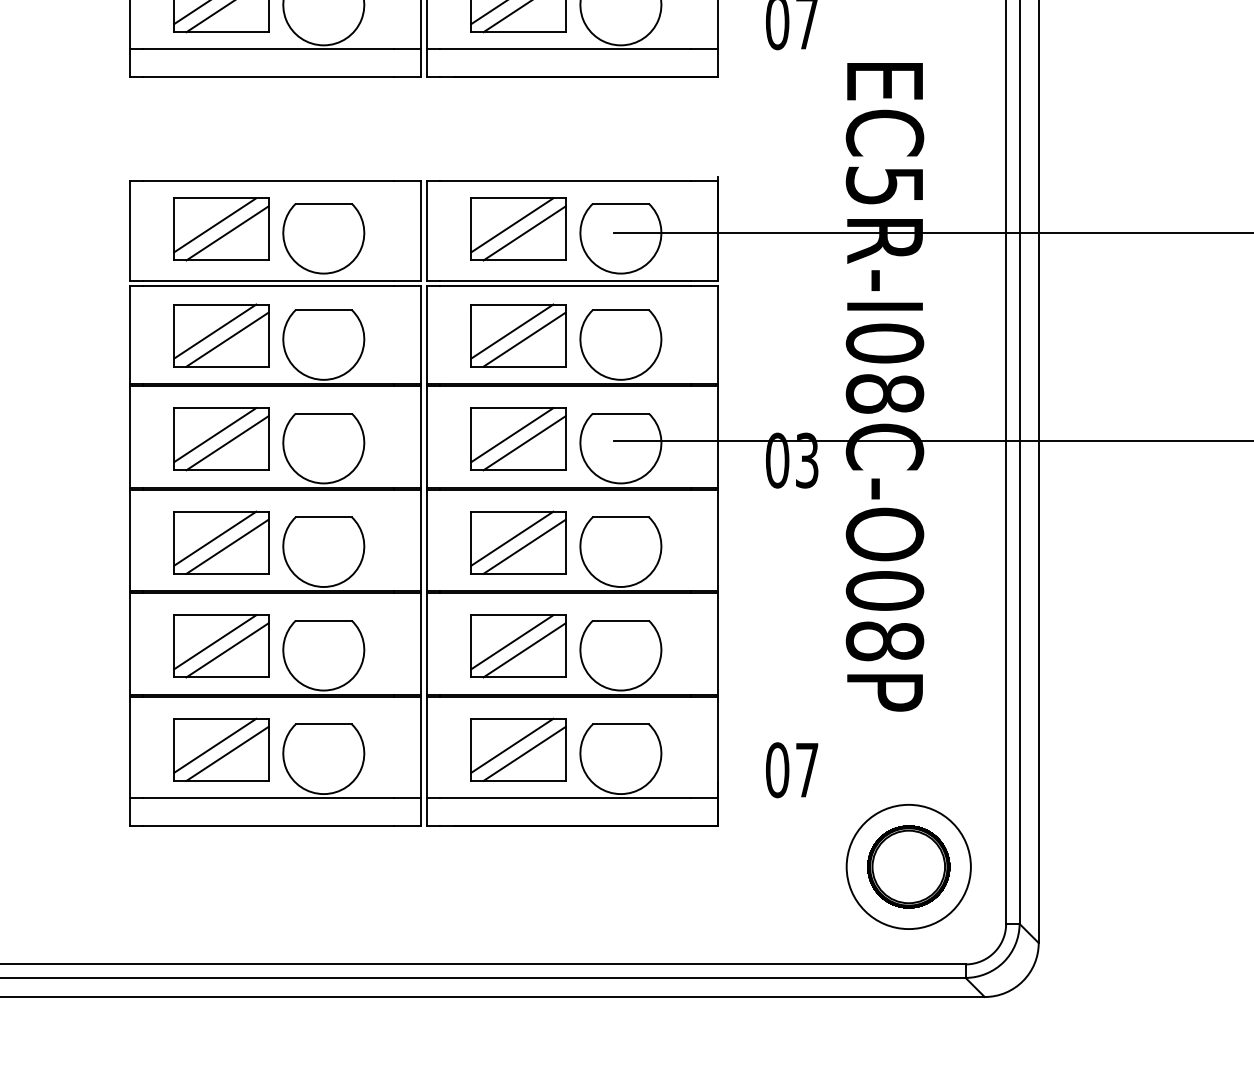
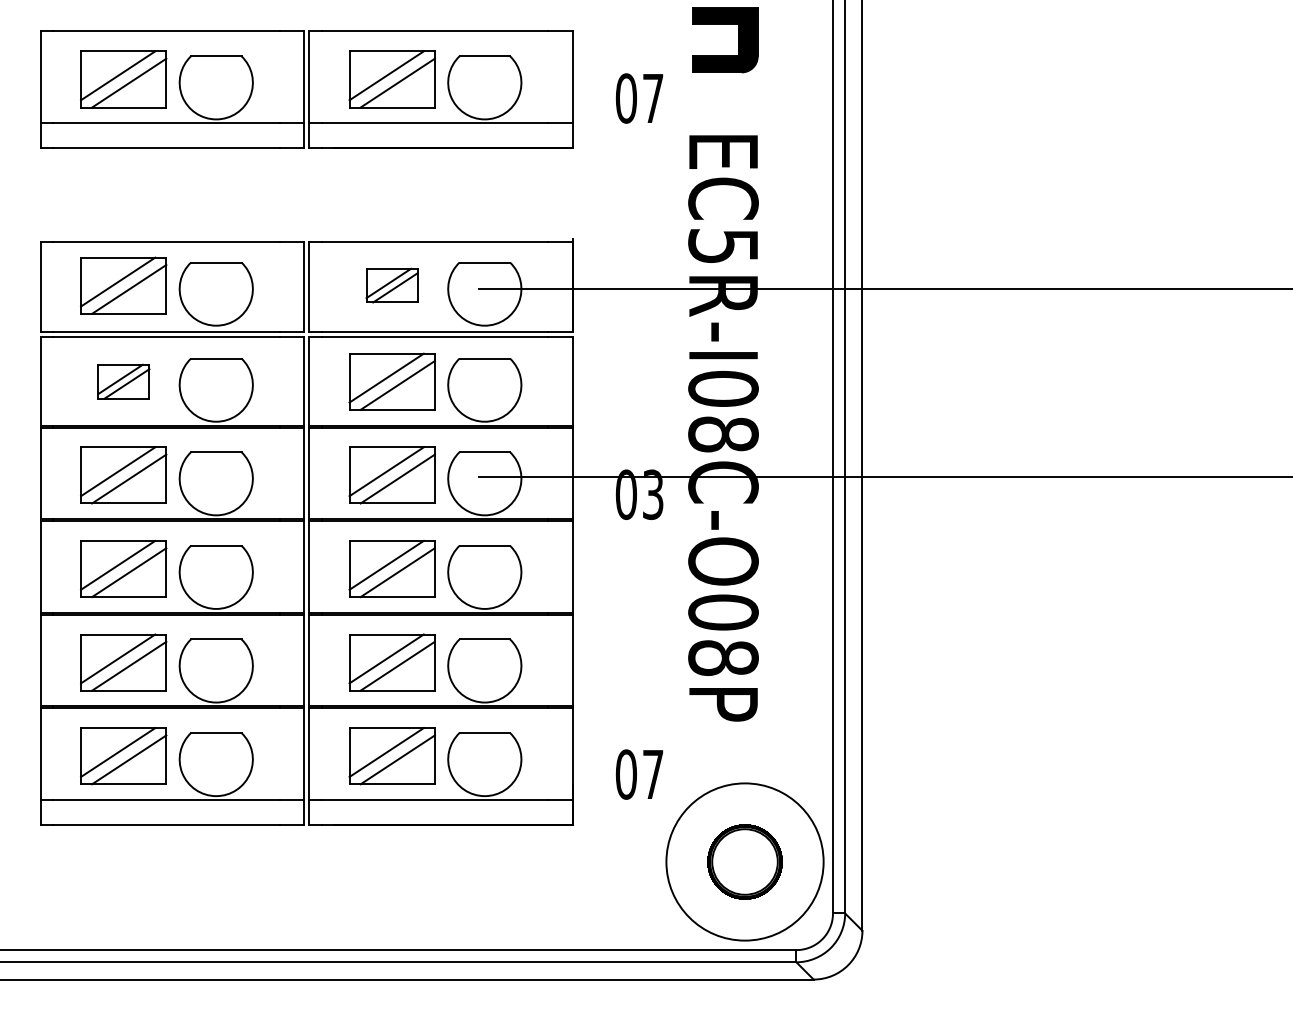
part: (517, 229) -> (391, 285), size x0.6
part: (221, 335) -> (123, 381), size x0.6
circle: (908, 866) -> (744, 861), size x1.4

